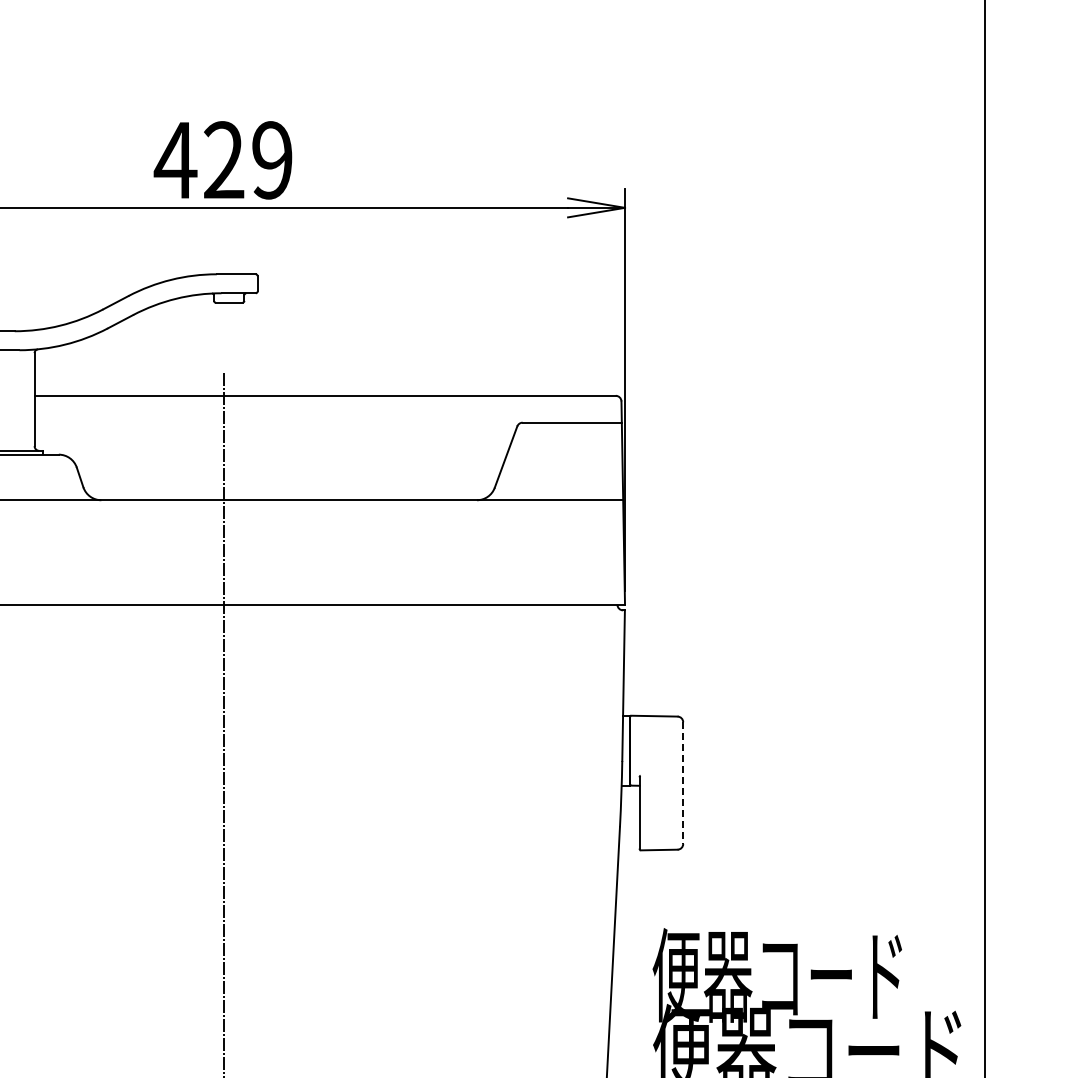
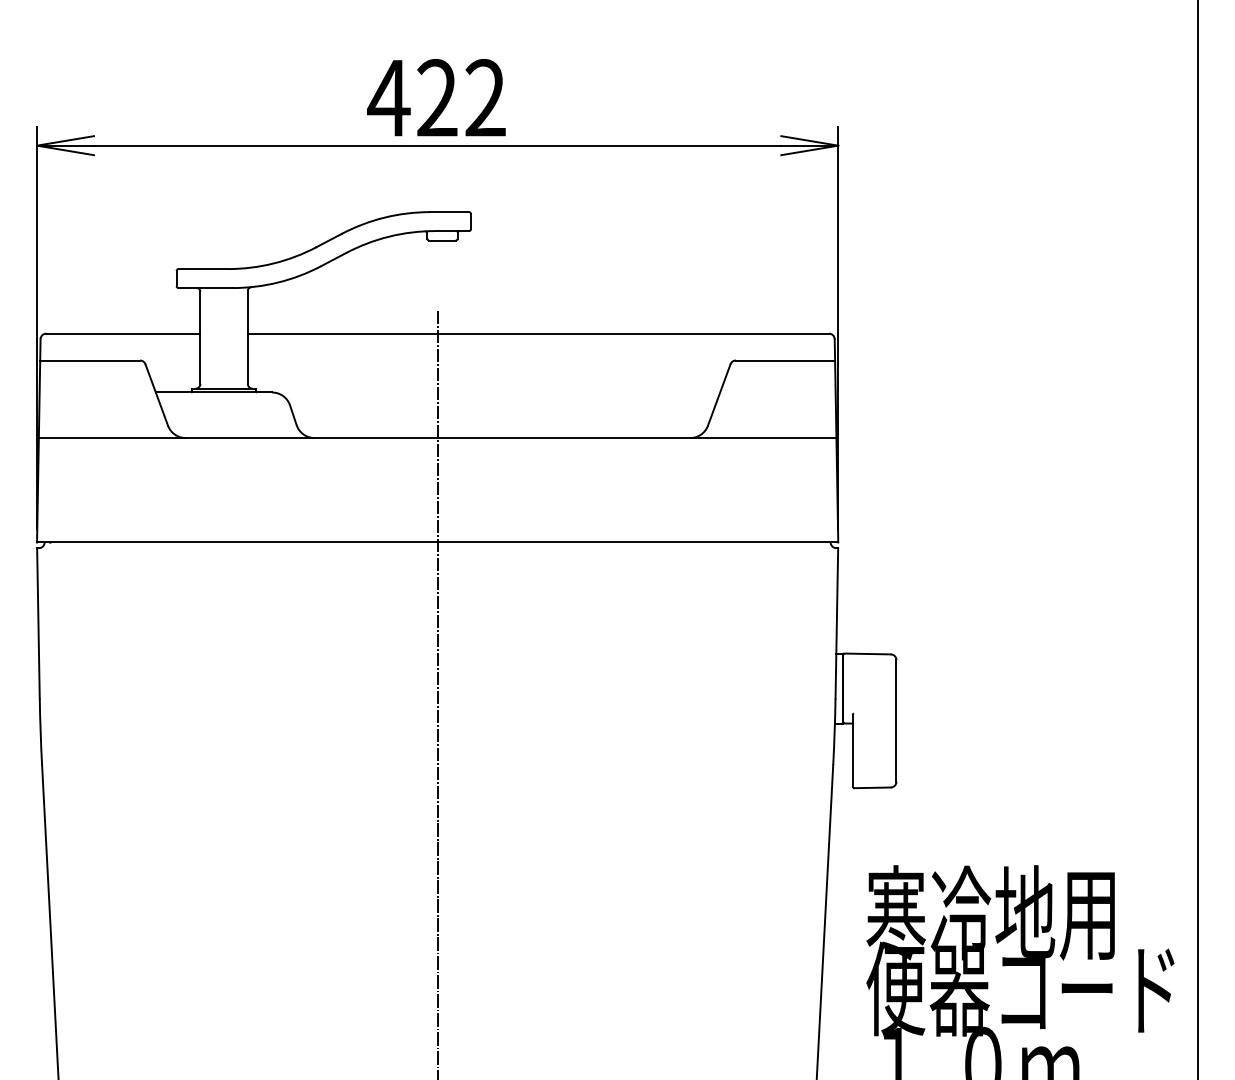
text: (272, 160) -> (485, 98), 429 -> 422
line: (683, 782) -> (896, 720), dashed -> solid
text: (777, 974) -> (990, 912), 便器コード -> 寒冷地用

